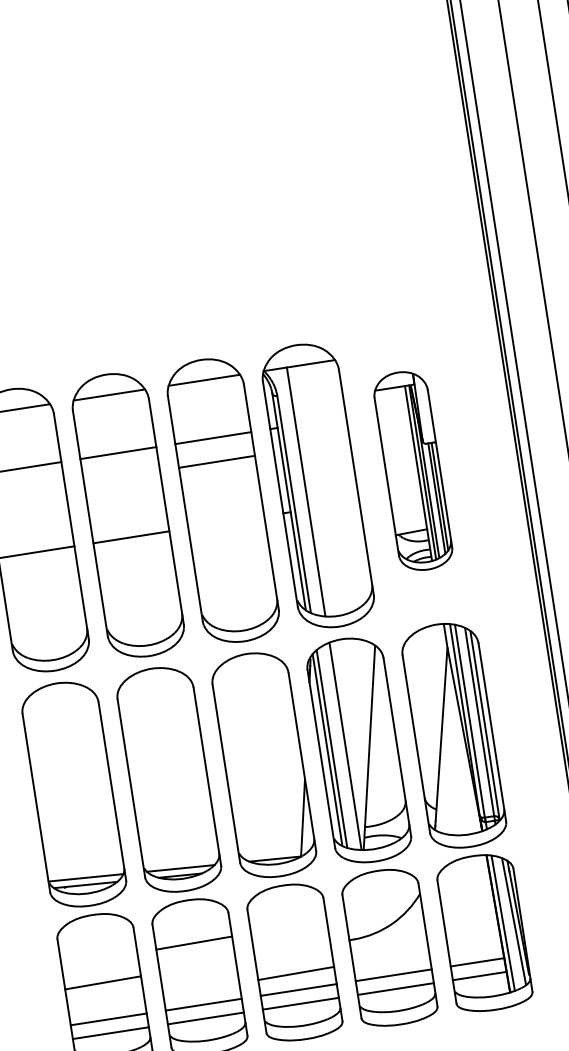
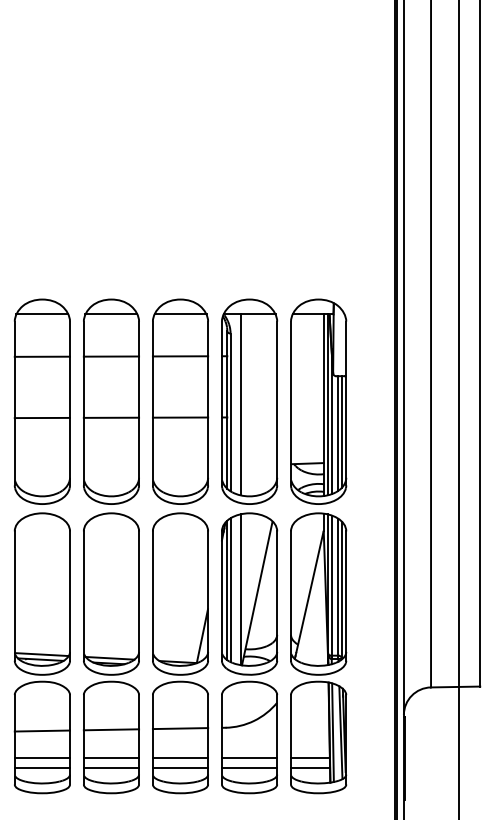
line: (216, 461) -> (180, 417), moved
part: (412, 470) -> (318, 401), size x1.43
line: (194, 942) -> (111, 729), moved
line: (296, 973) -> (180, 728), moved

